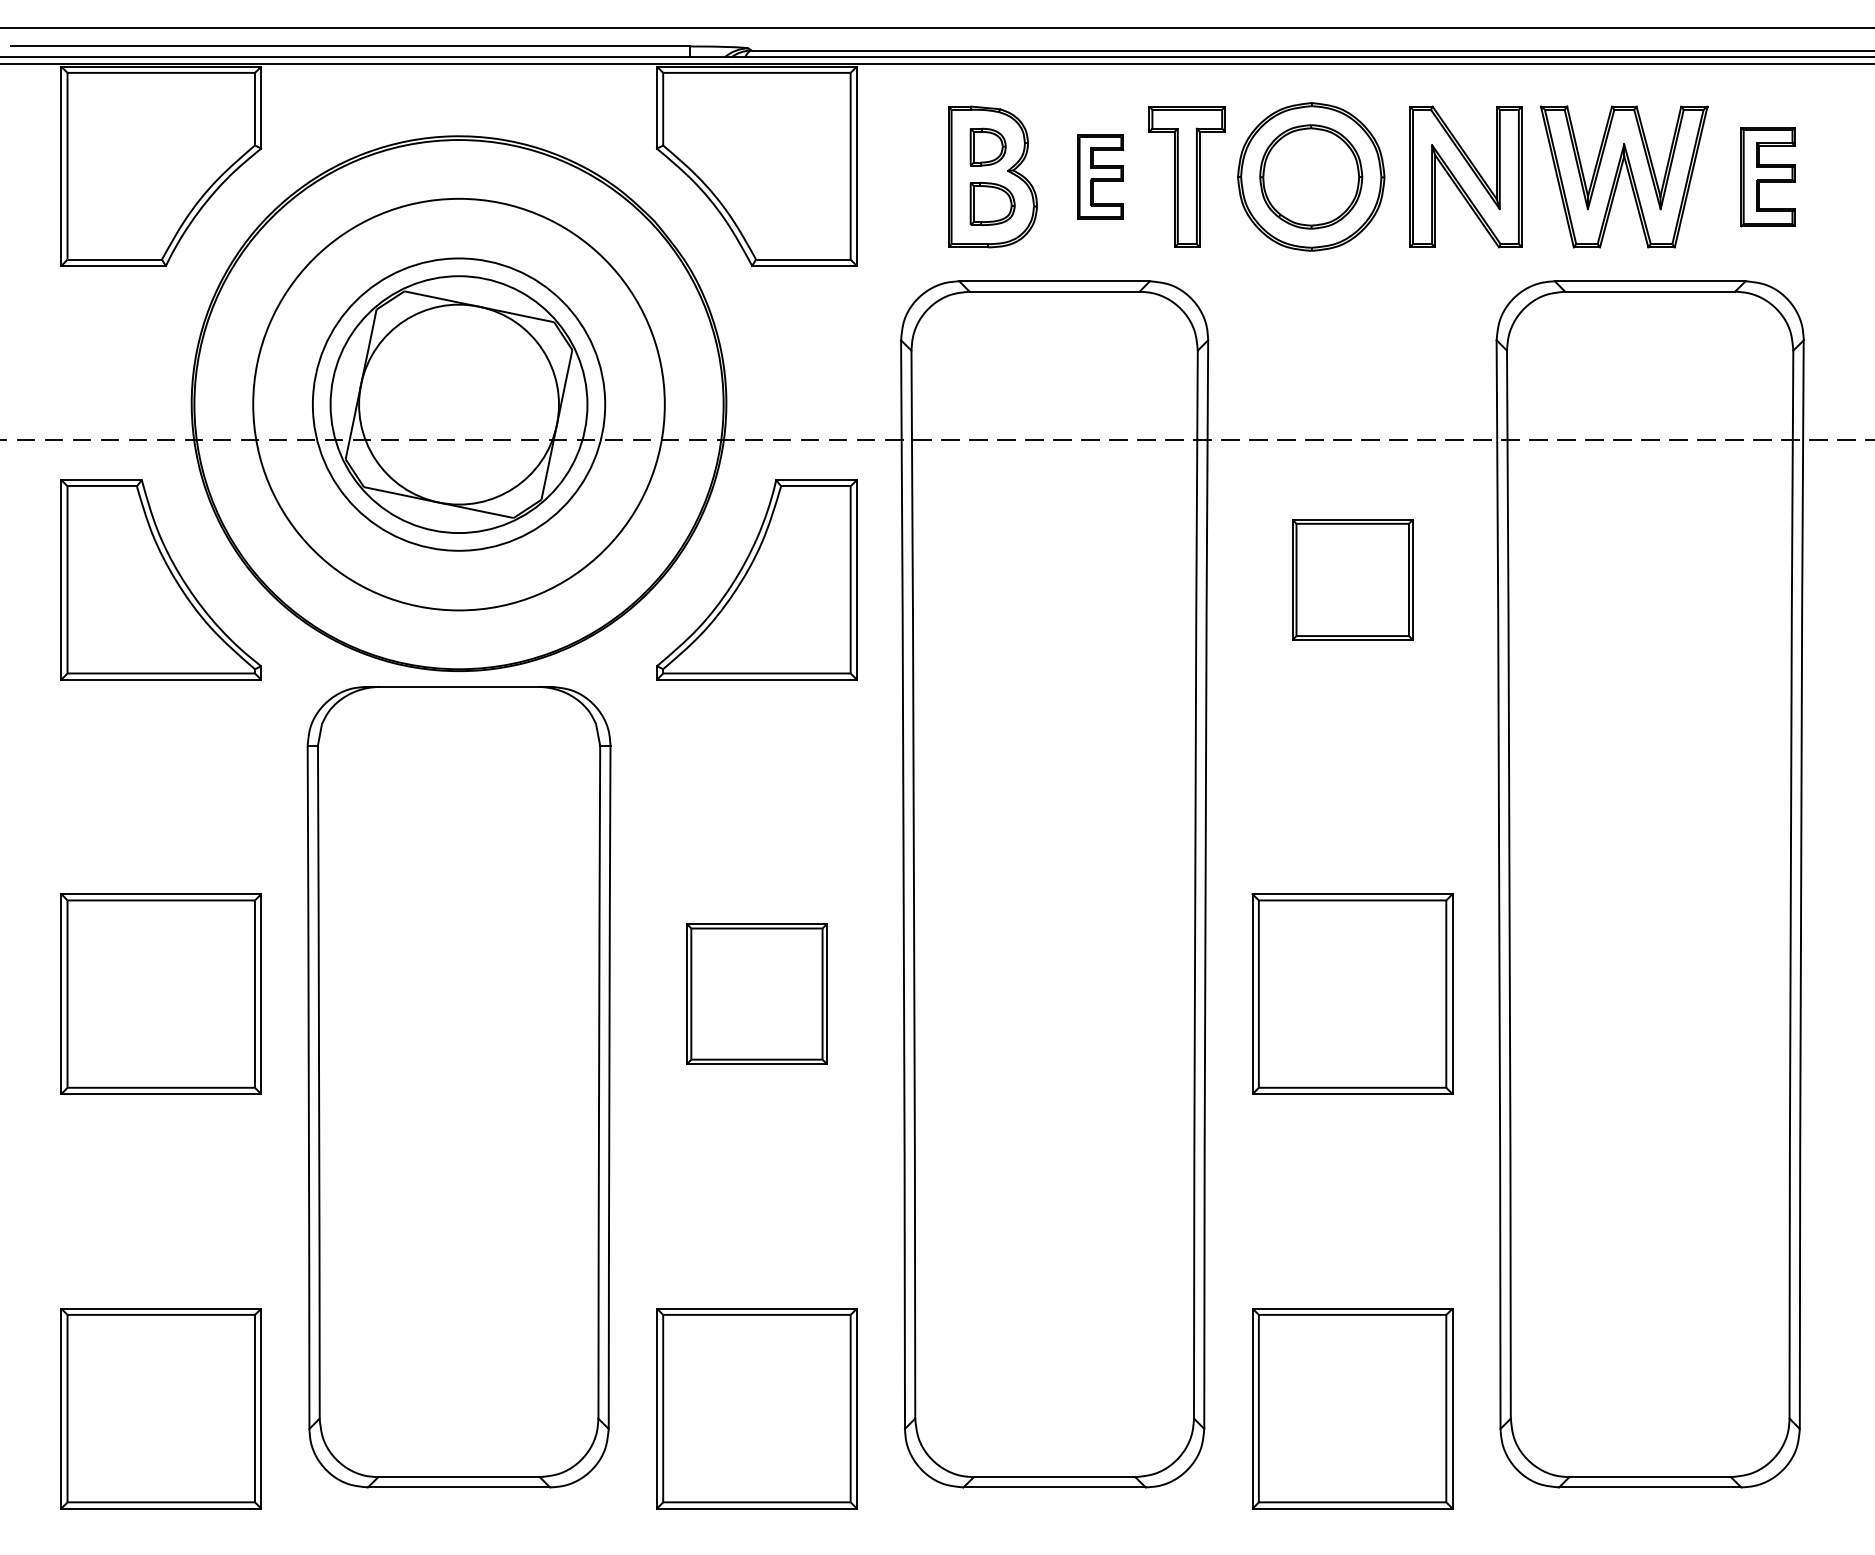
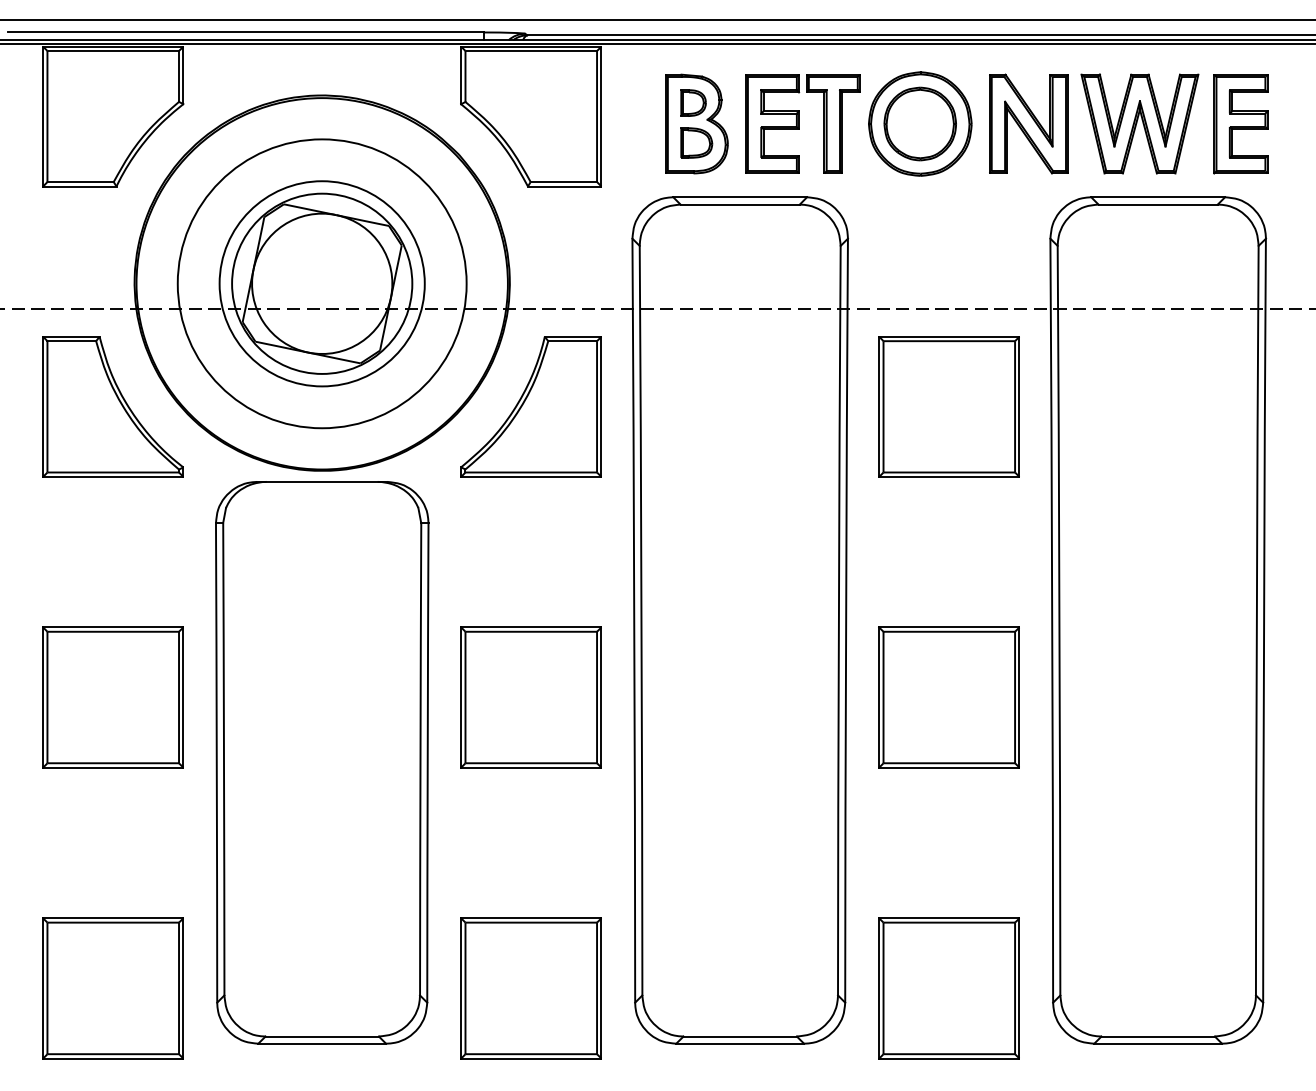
part: (1100, 176) -> (772, 123), size x1.67
part: (1767, 177) -> (1240, 124), size x1.43
part: (1352, 579) -> (949, 406), size x1.67
part: (756, 993) -> (530, 697), size x1.43

